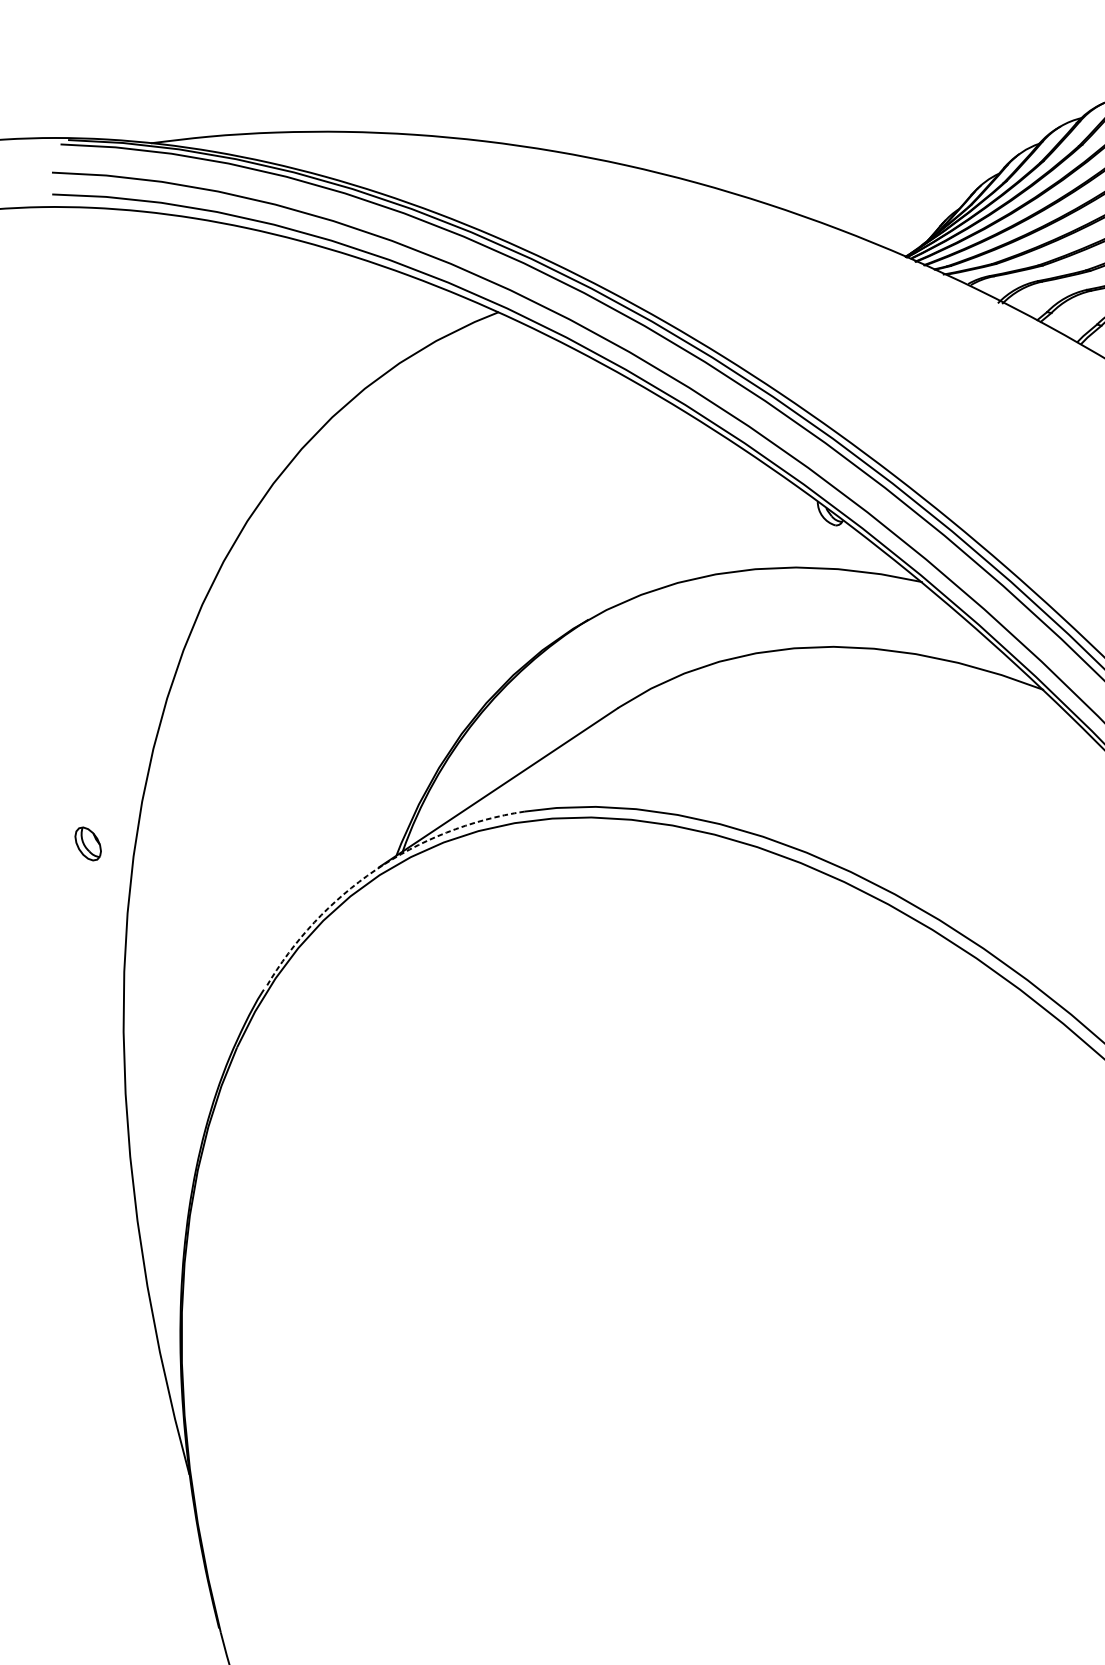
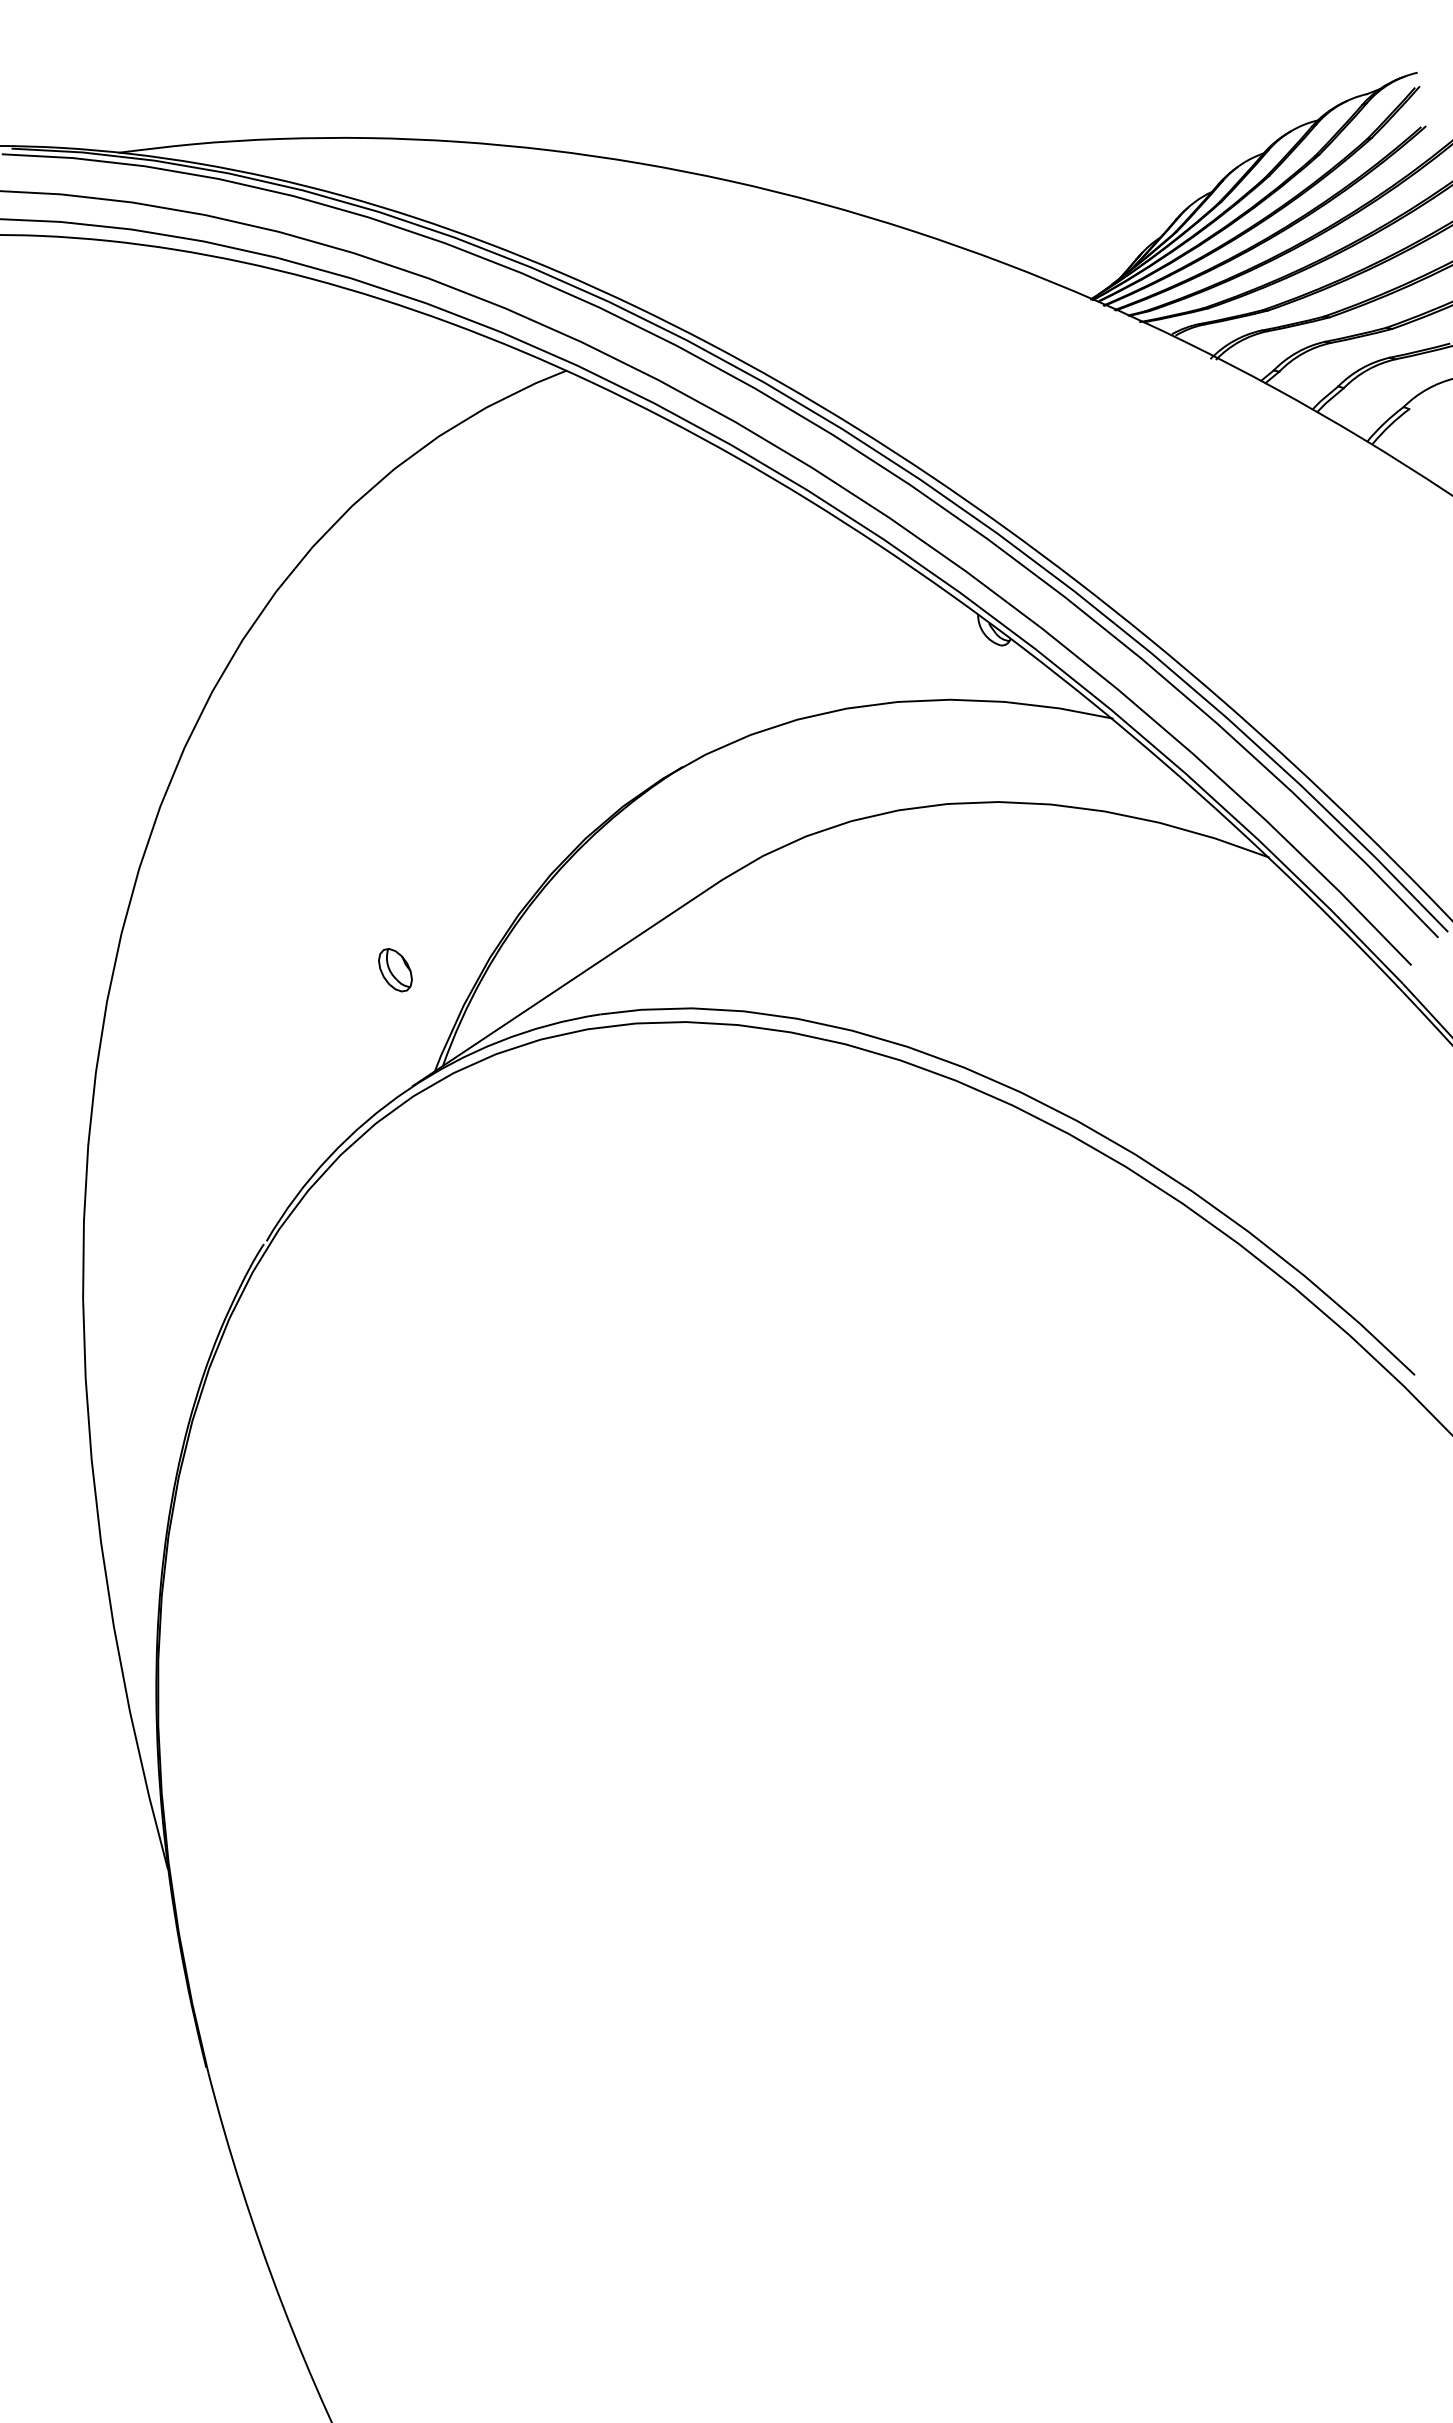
part: (88, 844) -> (395, 970), moved
arc: (375, 870) -> (407, 1090), dashed -> solid

